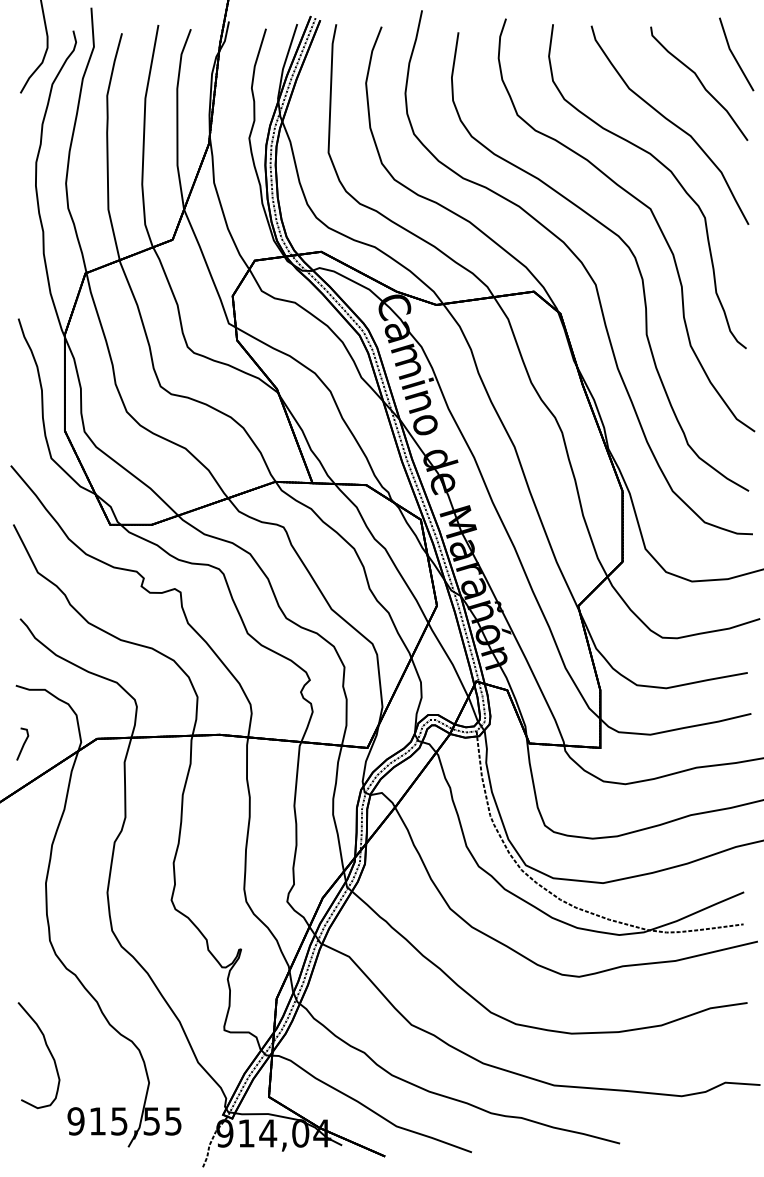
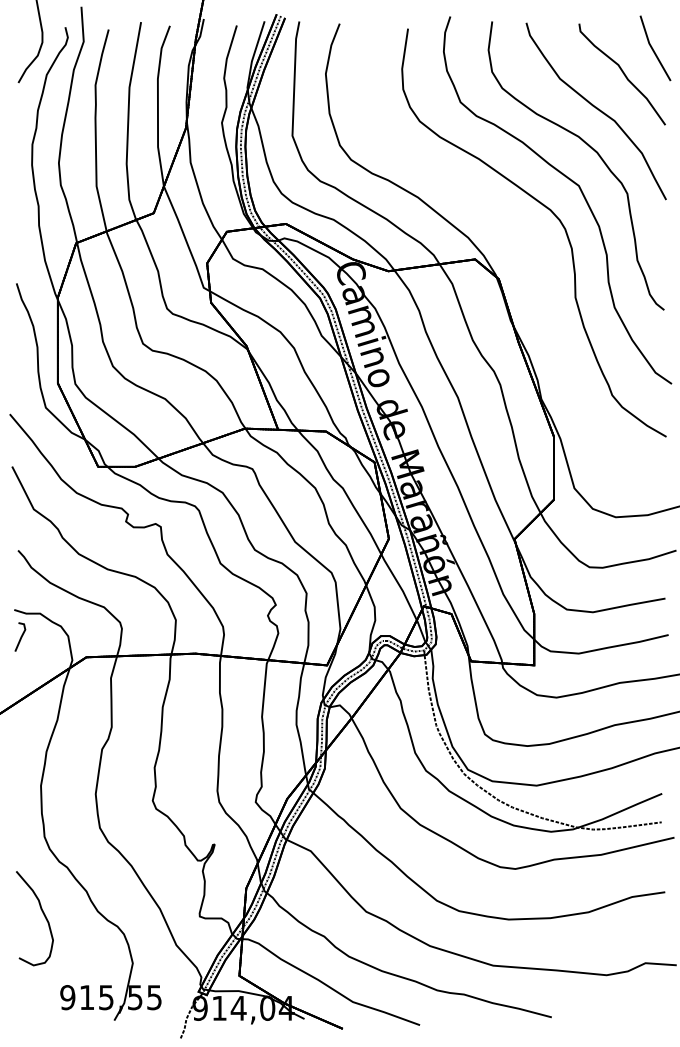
part: (583, 267) -> (519, 237), removed
line: (23, 743) -> (21, 636), moved
curve: (48, 1051) -> (43, 914), moved

